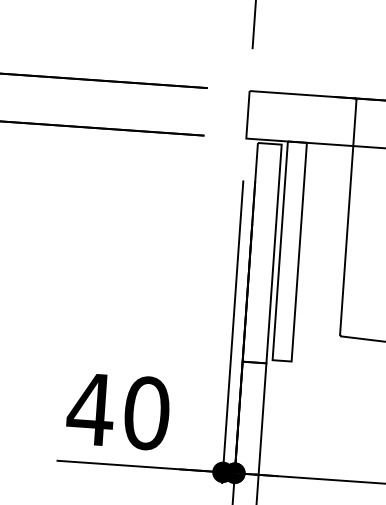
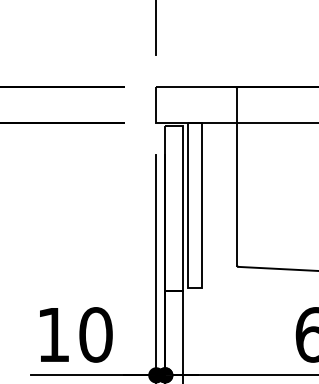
text: (90, 408) -> (53, 334), 40 -> 10

